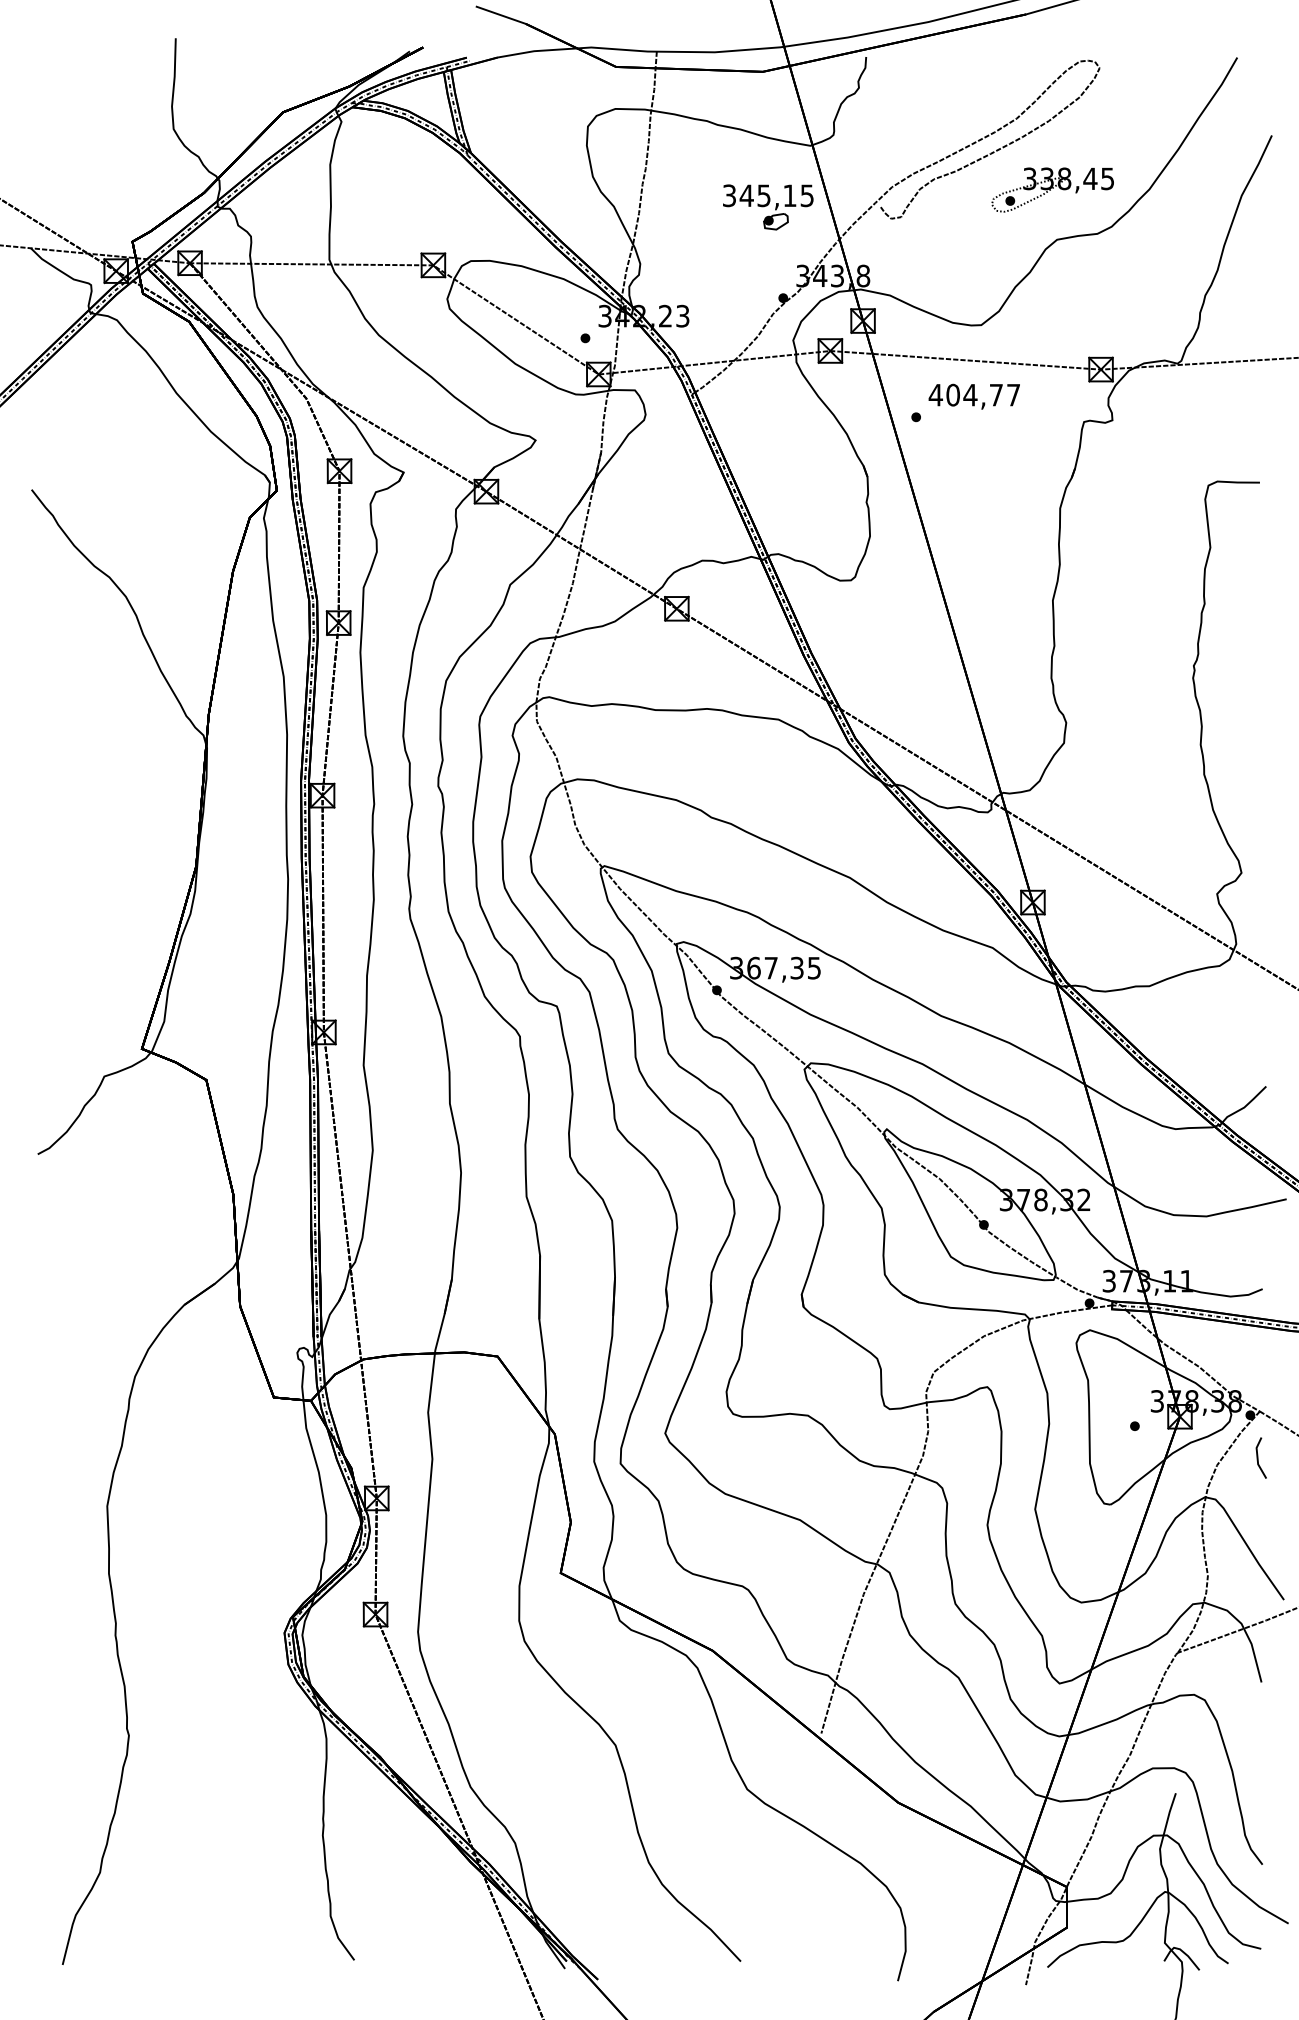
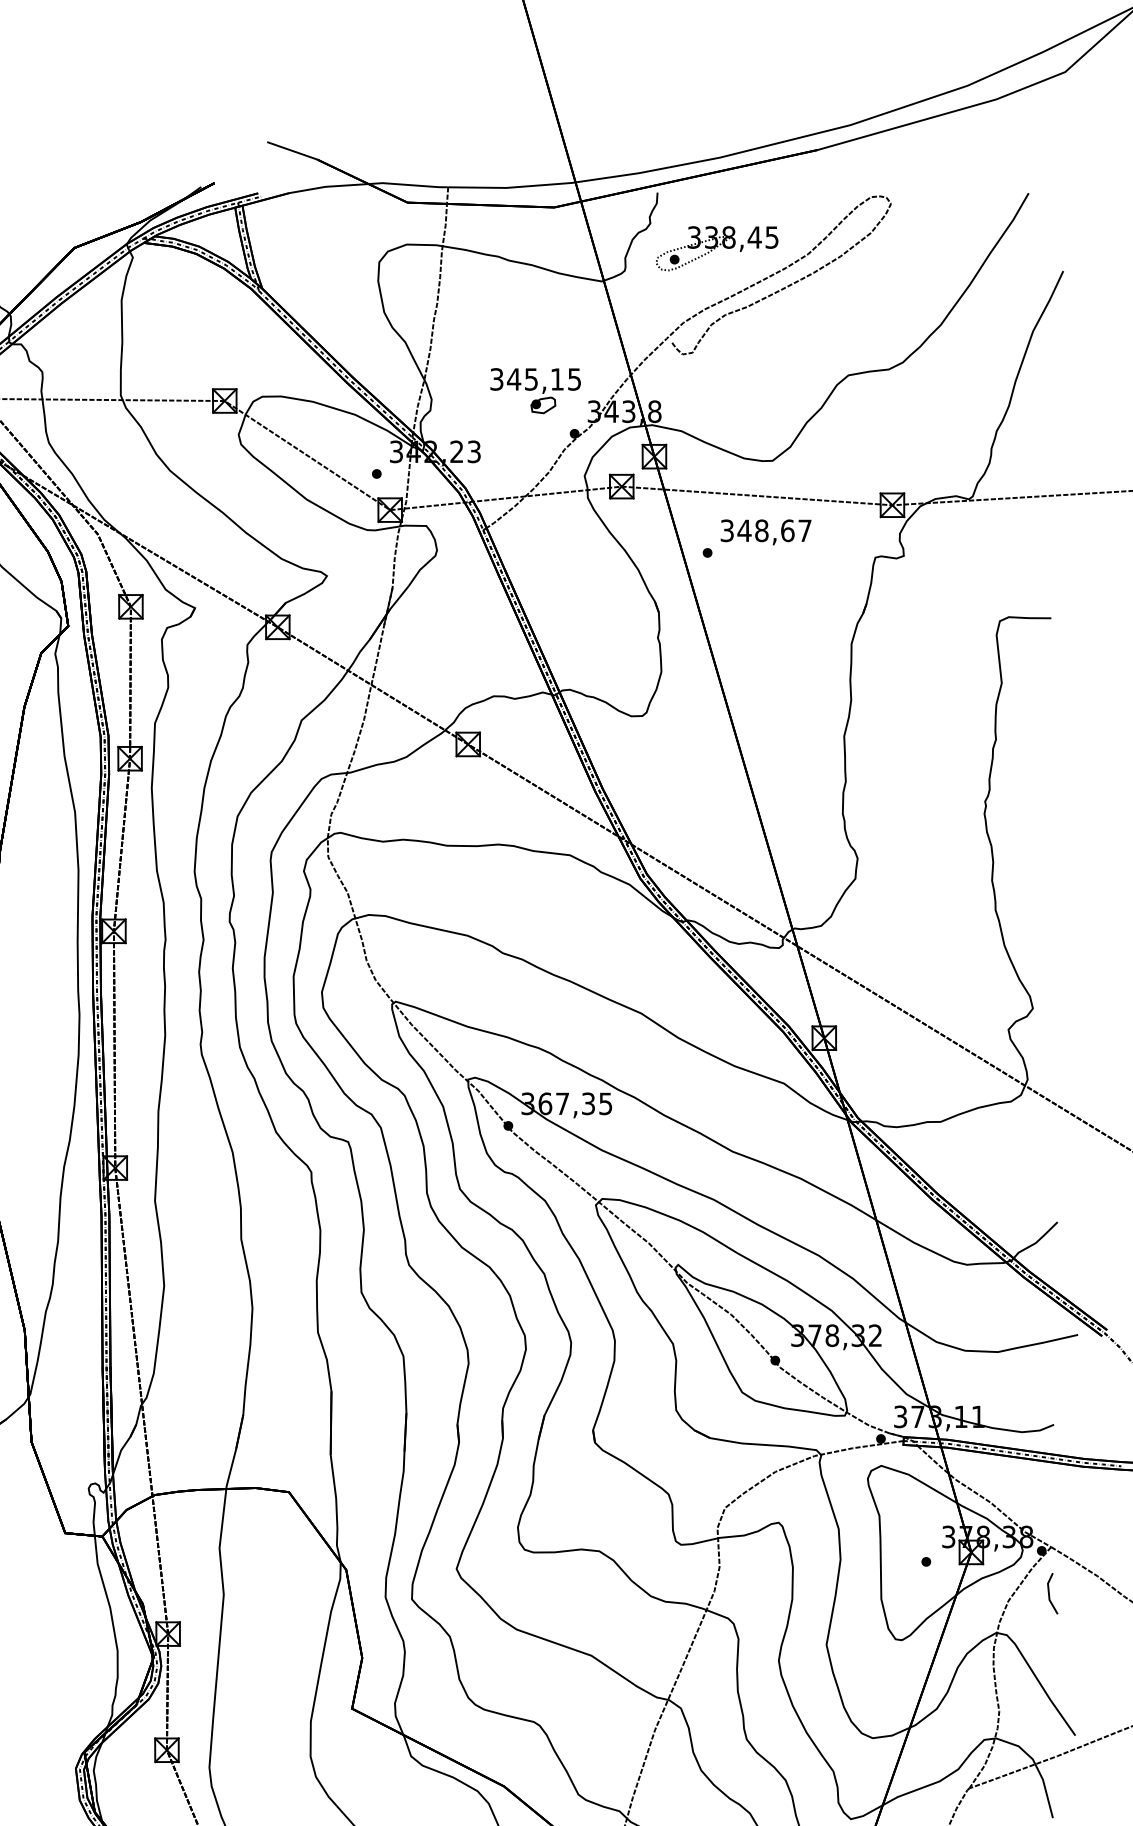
part: (1052, 189) -> (716, 248), moved
part: (768, 207) -> (535, 391), moved
text: (965, 394) -> (756, 530), 404,77 -> 348,67

